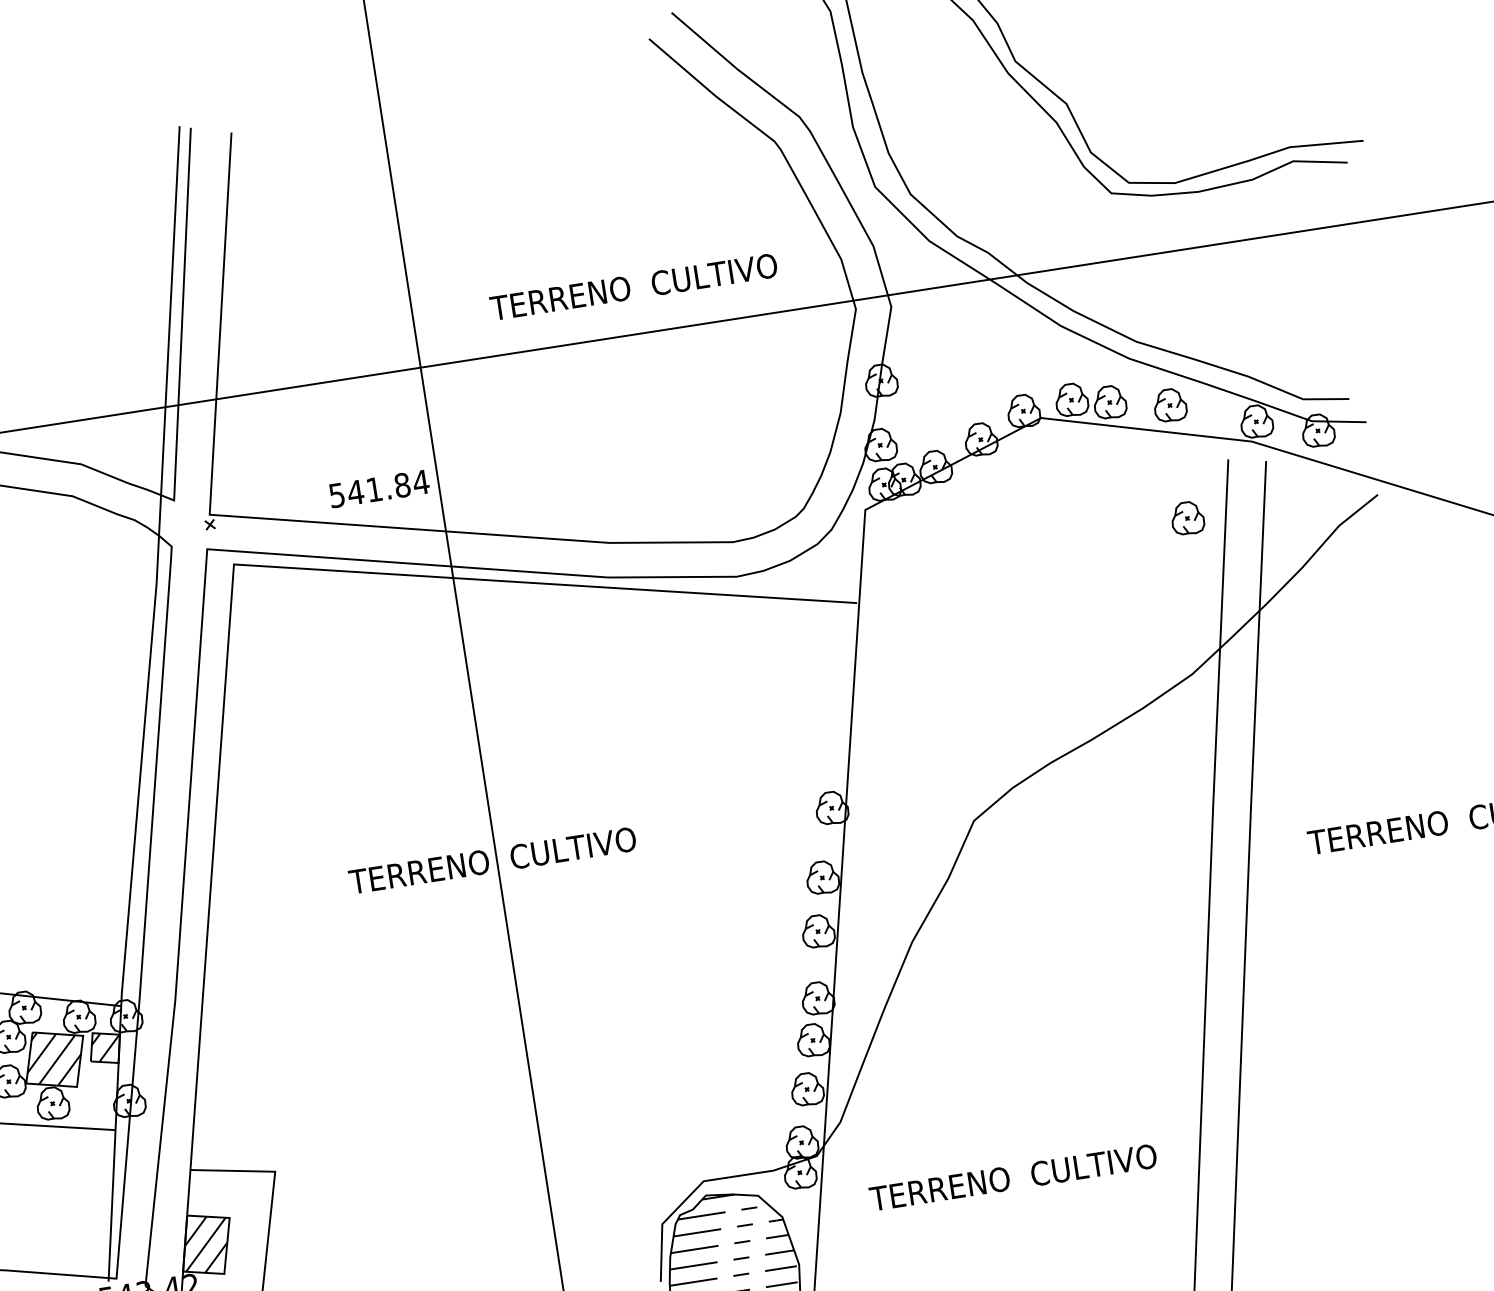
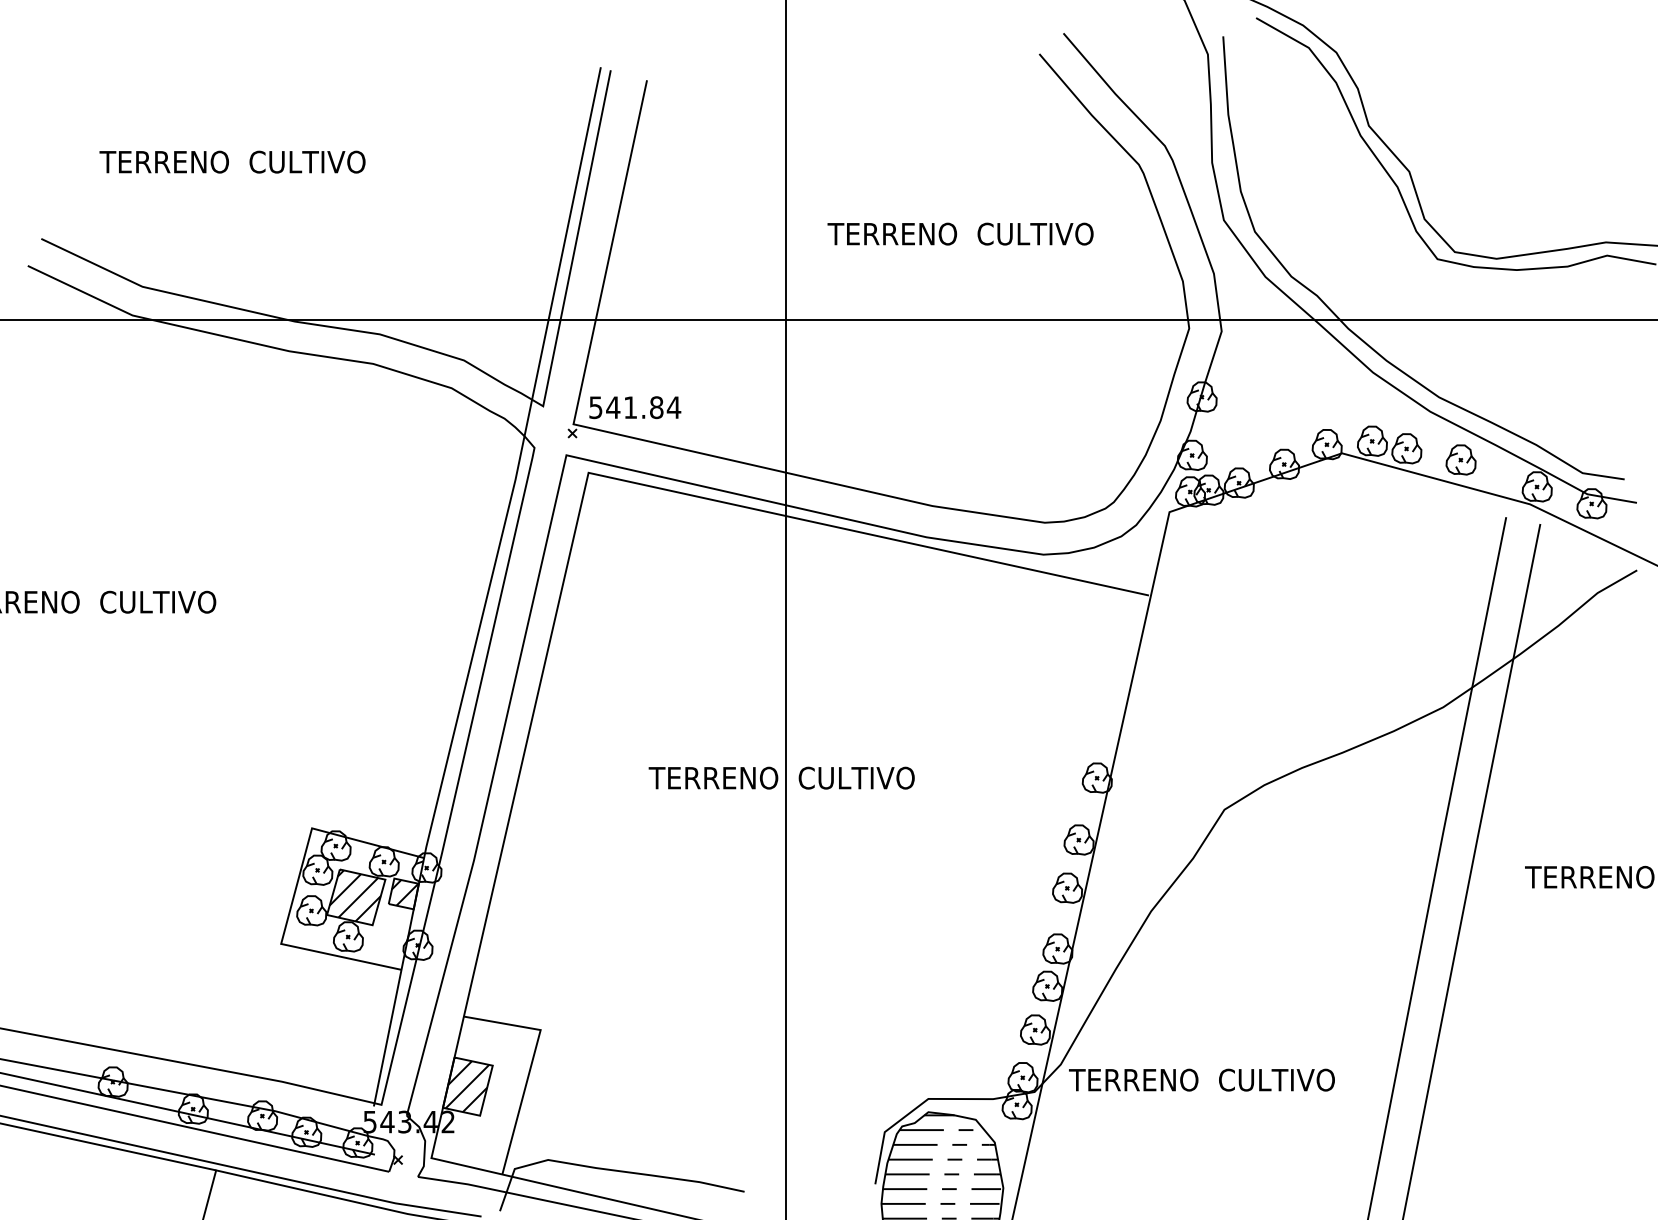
text: (633, 286) -> (960, 233), moved
text: (379, 488) -> (635, 407), moved
part: (1186, 517) -> (1460, 564), removed
text: (1012, 1176) -> (1201, 1079), moved

